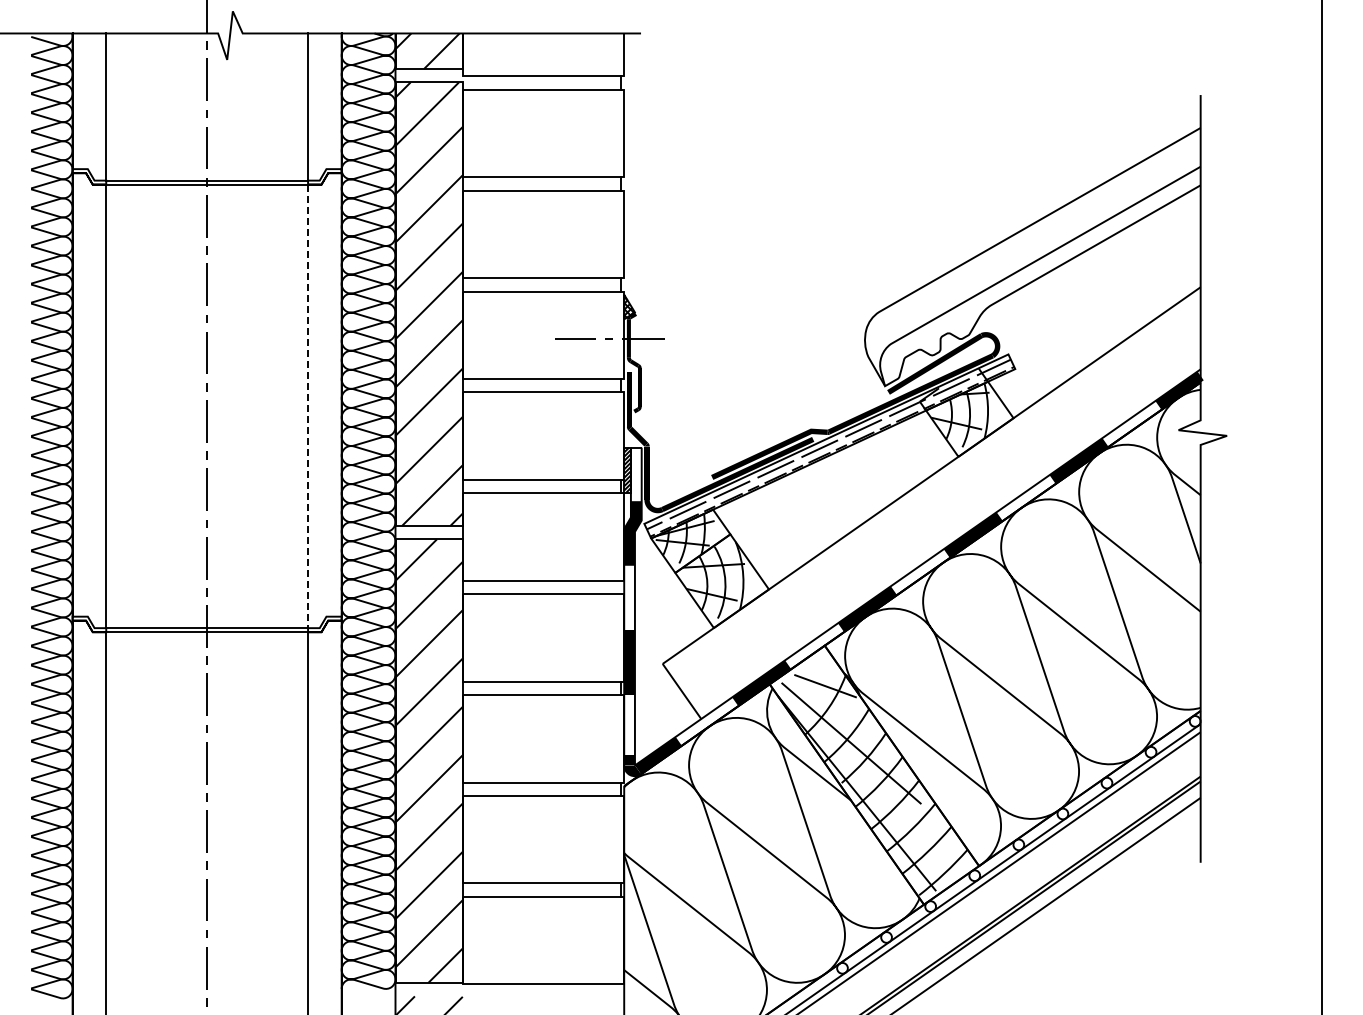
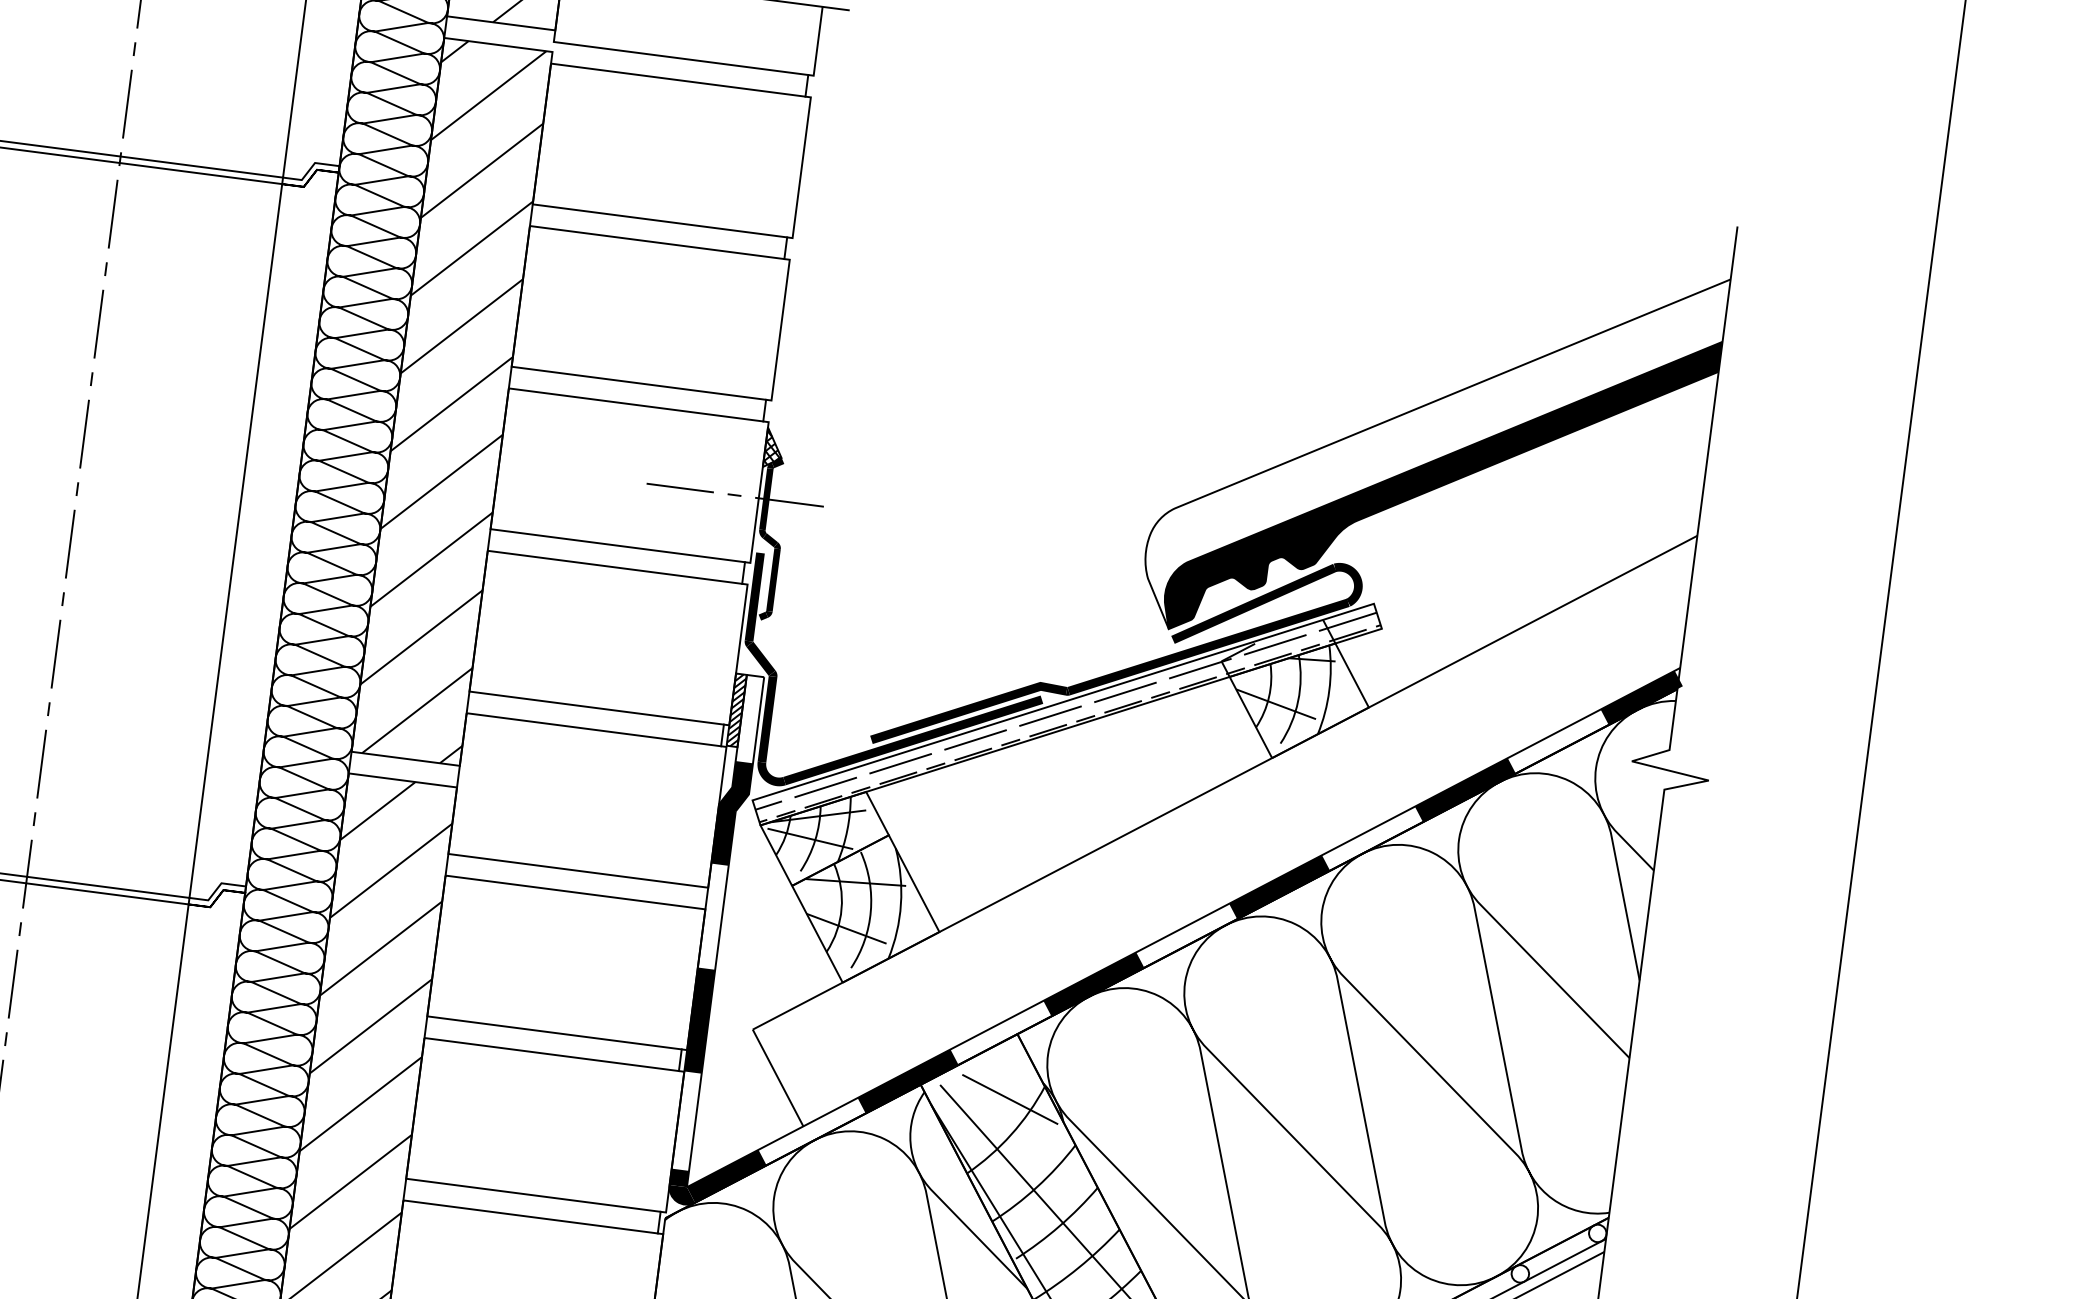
fill: (1040, 276) -> (1441, 485), added
line: (308, 406) -> (236, 541), dashed -> solid

